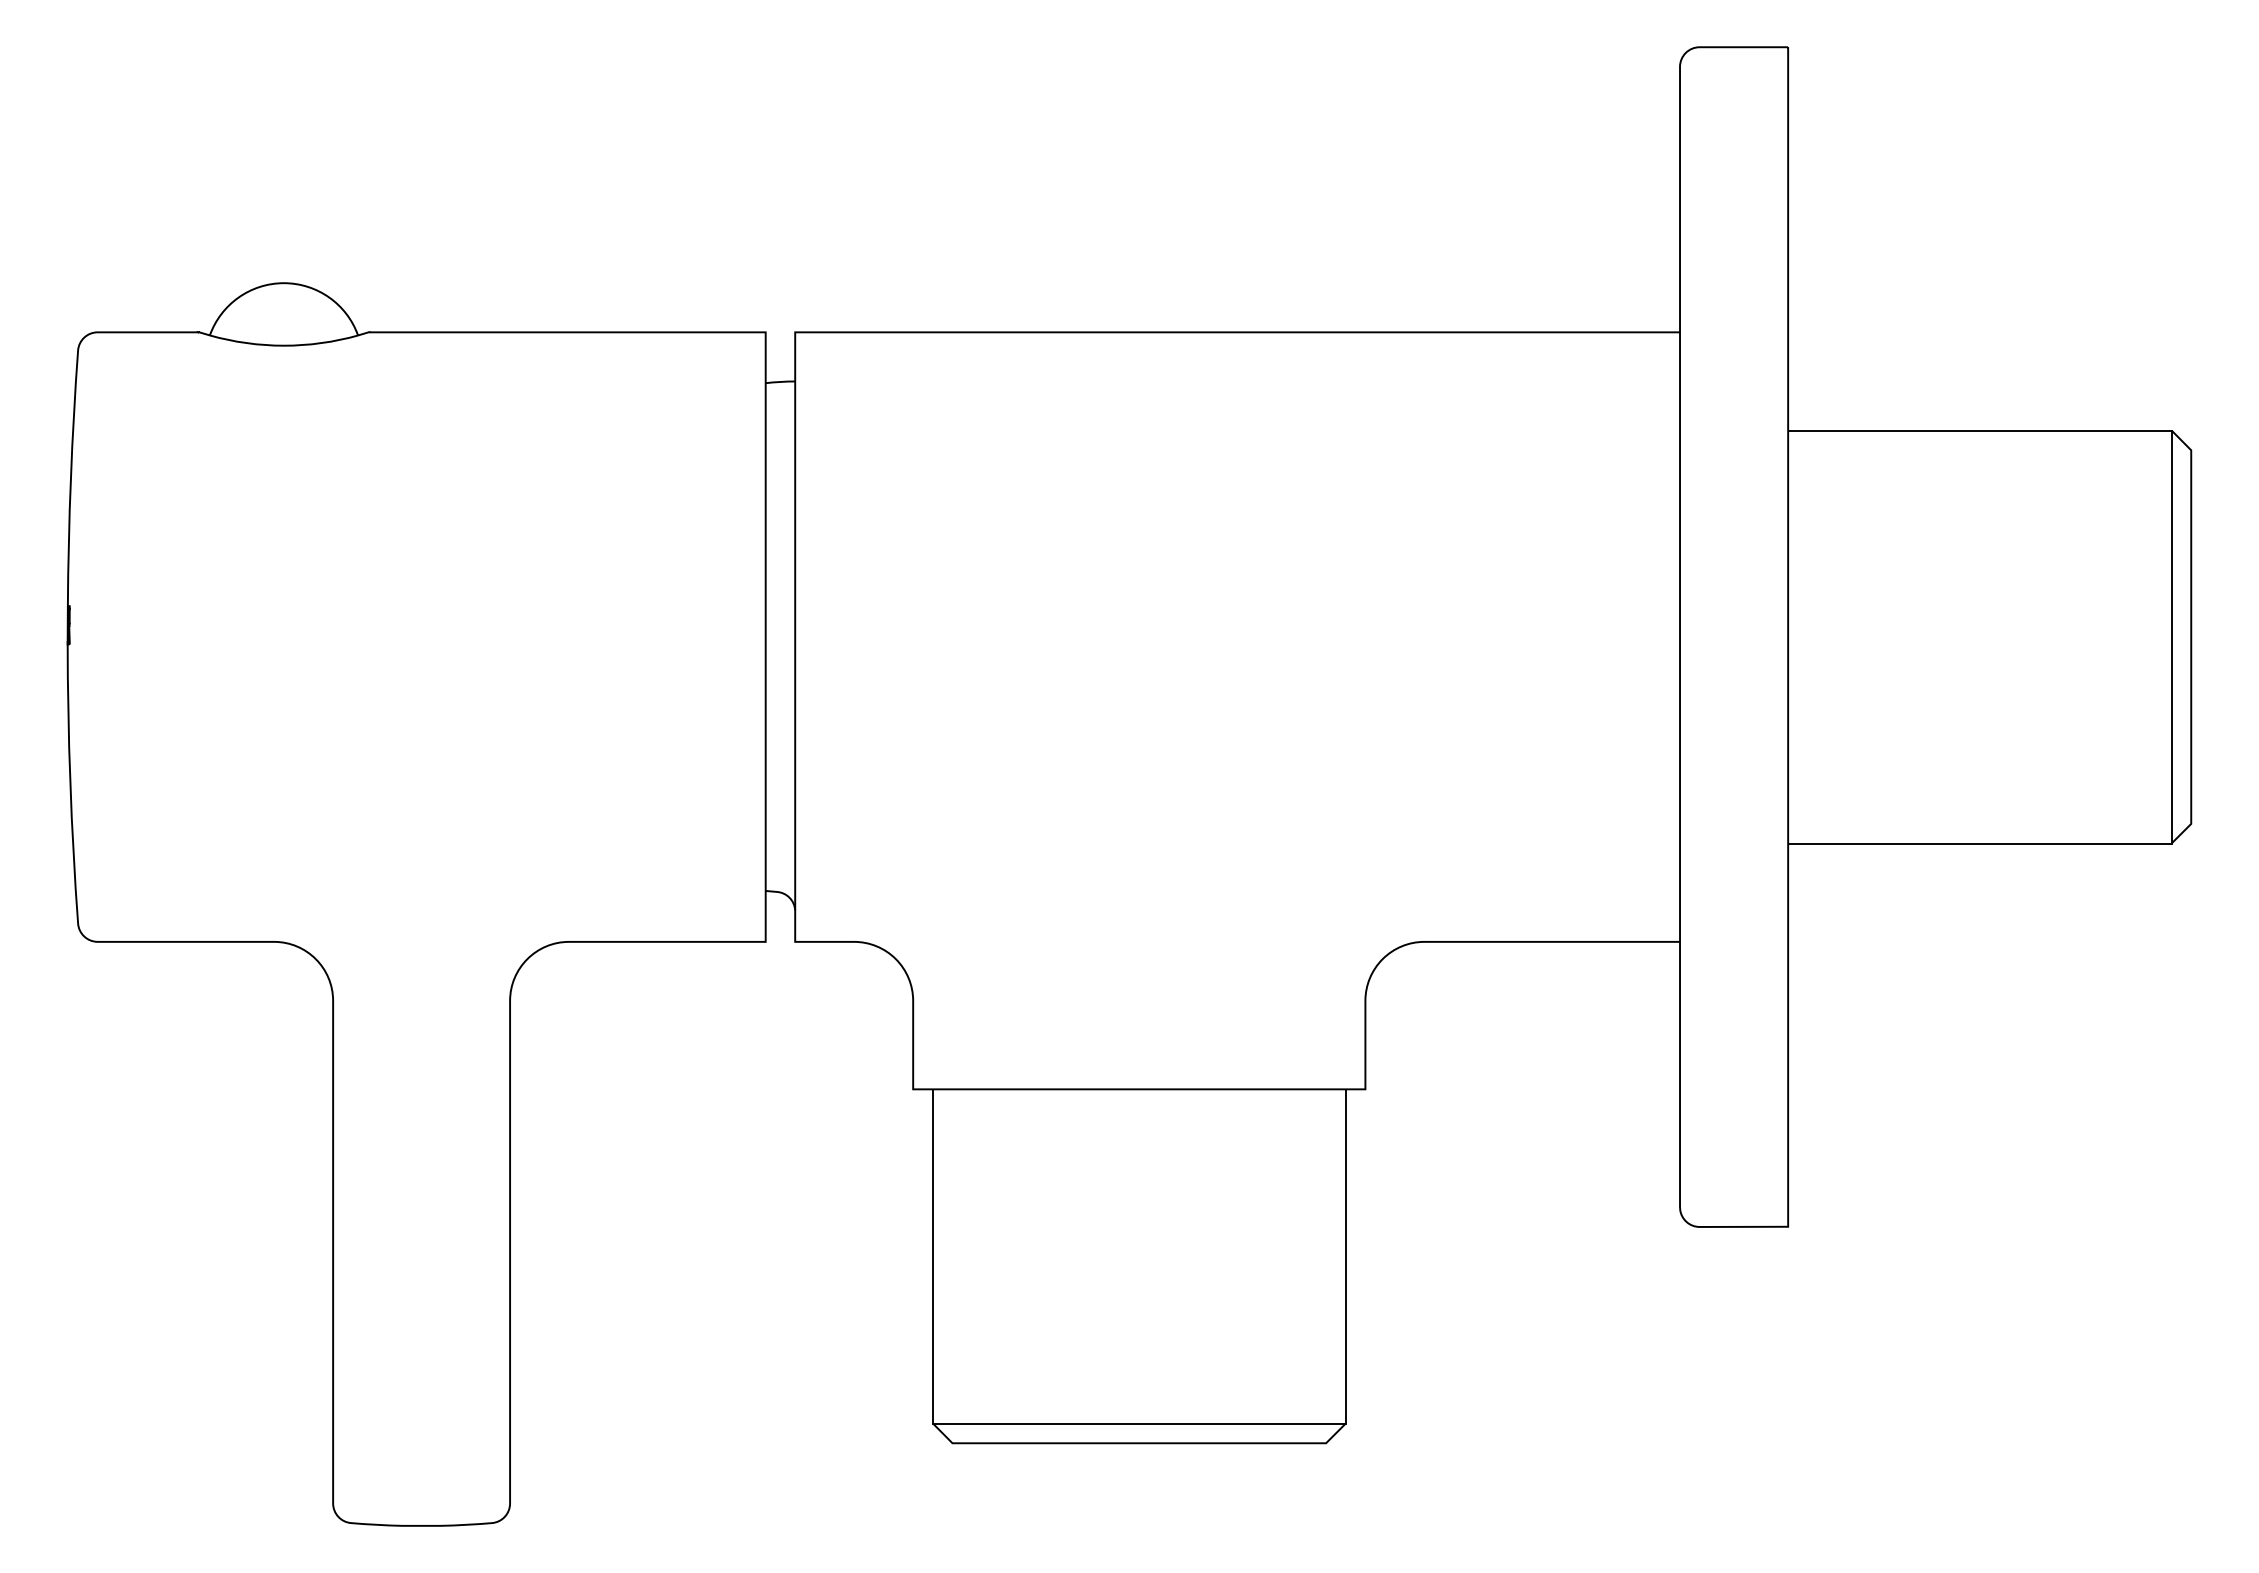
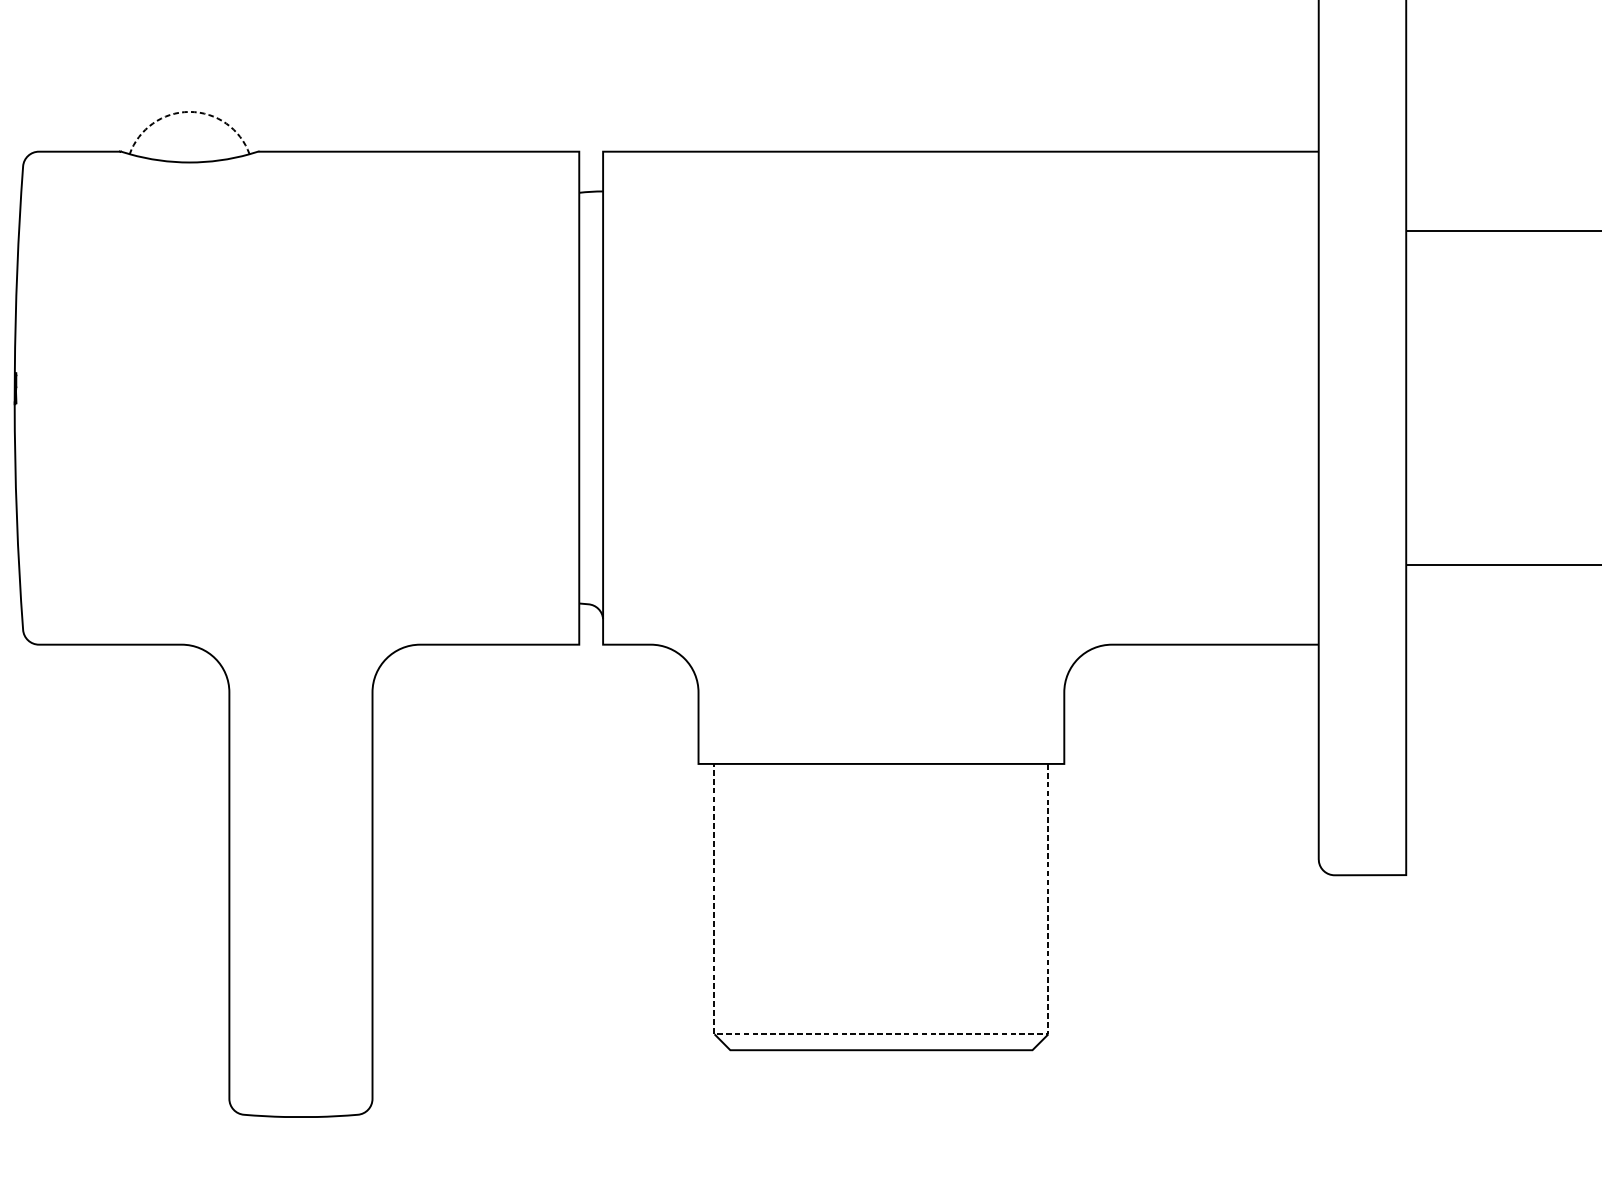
arc: (283, 283) -> (189, 112), solid -> dashed
line: (1138, 1423) -> (880, 1034), solid -> dashed

